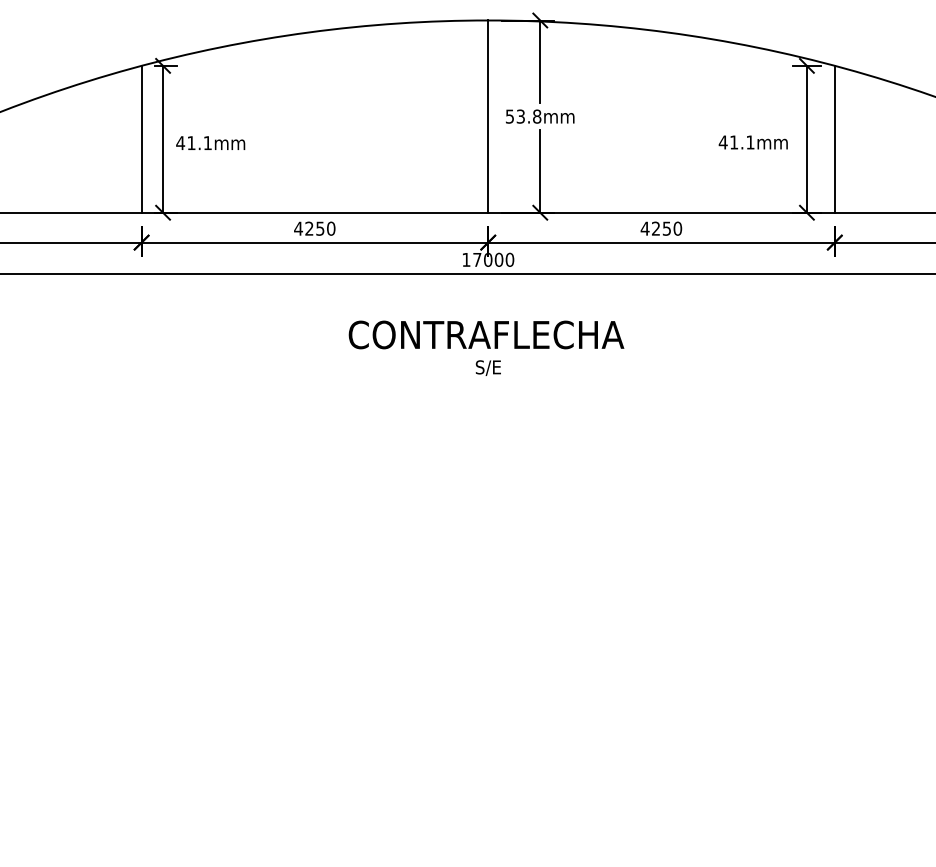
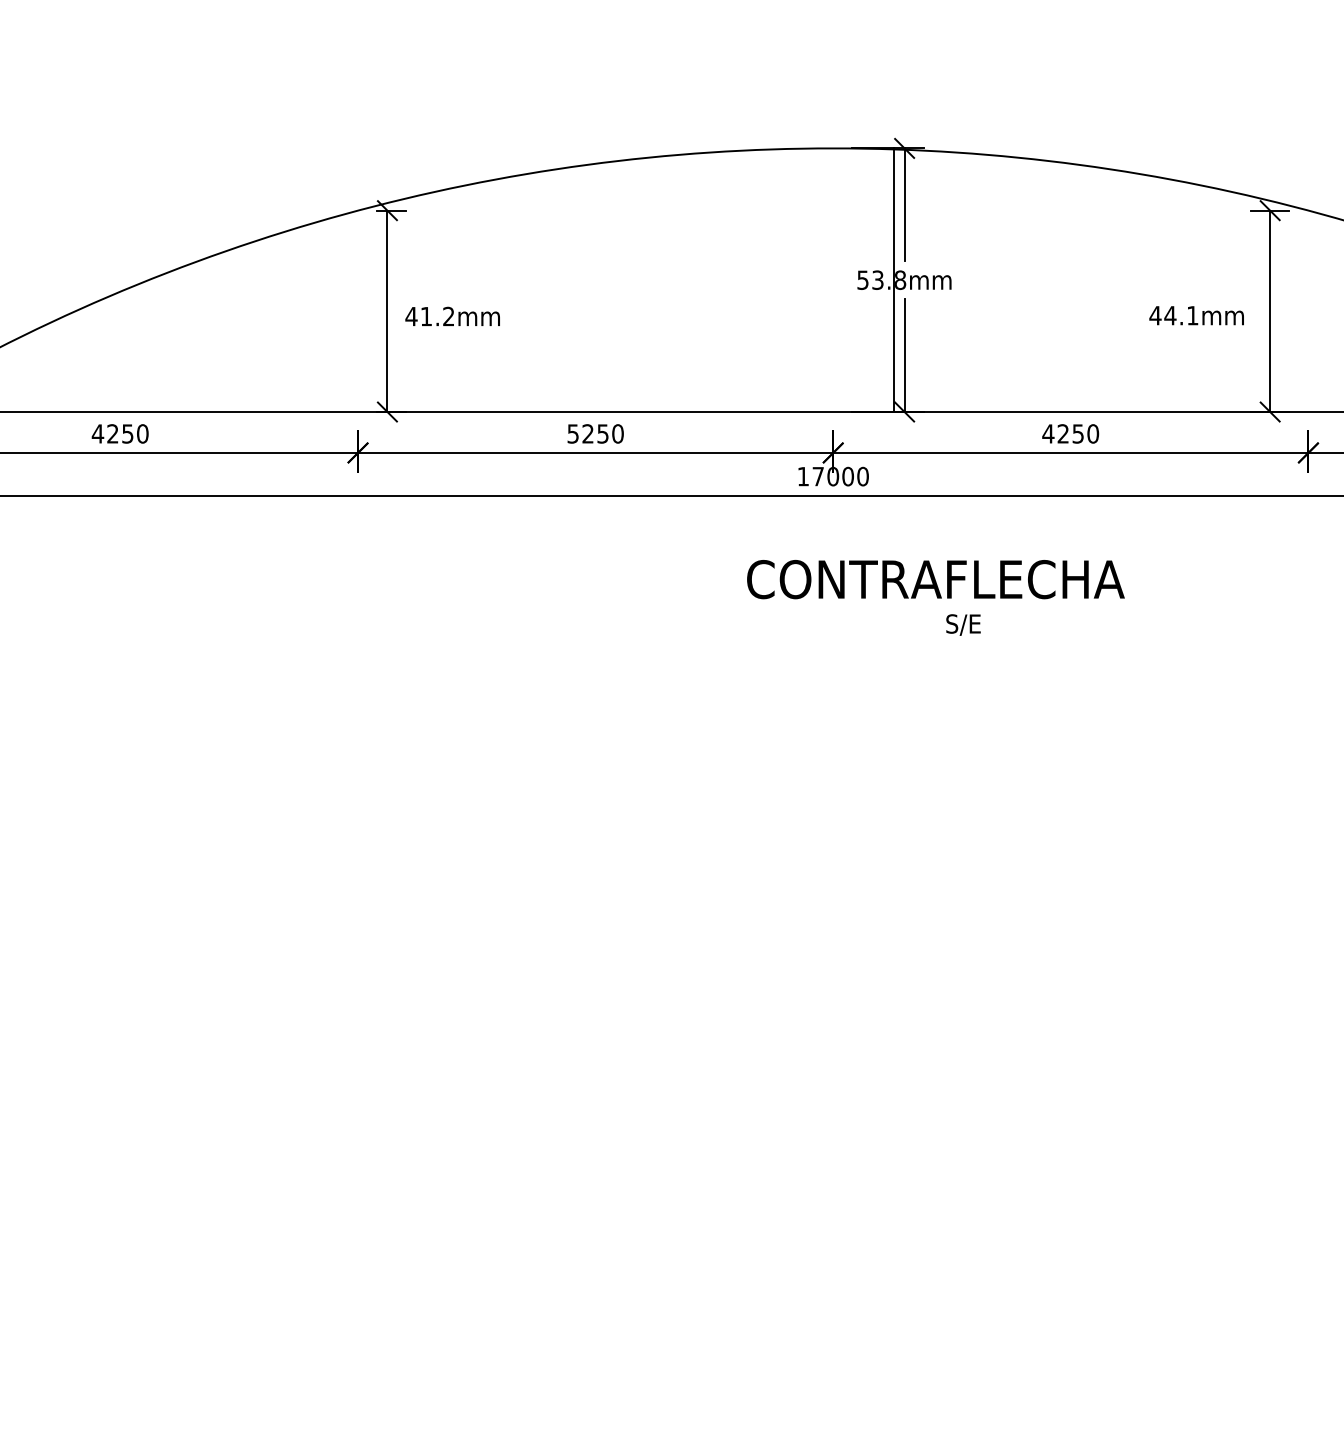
line: (488, 116) -> (894, 280), moved
line: (141, 139) -> (358, 311), removed
line: (834, 139) -> (1308, 311), removed
text: (207, 142) -> (448, 315), 41.1mm -> 41.2mm
text: (734, 142) -> (1170, 315), 41.1mm -> 44.1mm
text: (298, 228) -> (573, 433), 4250 -> 5250
text: (486, 334) -> (935, 579), moved
text: (488, 367) -> (963, 624), moved

